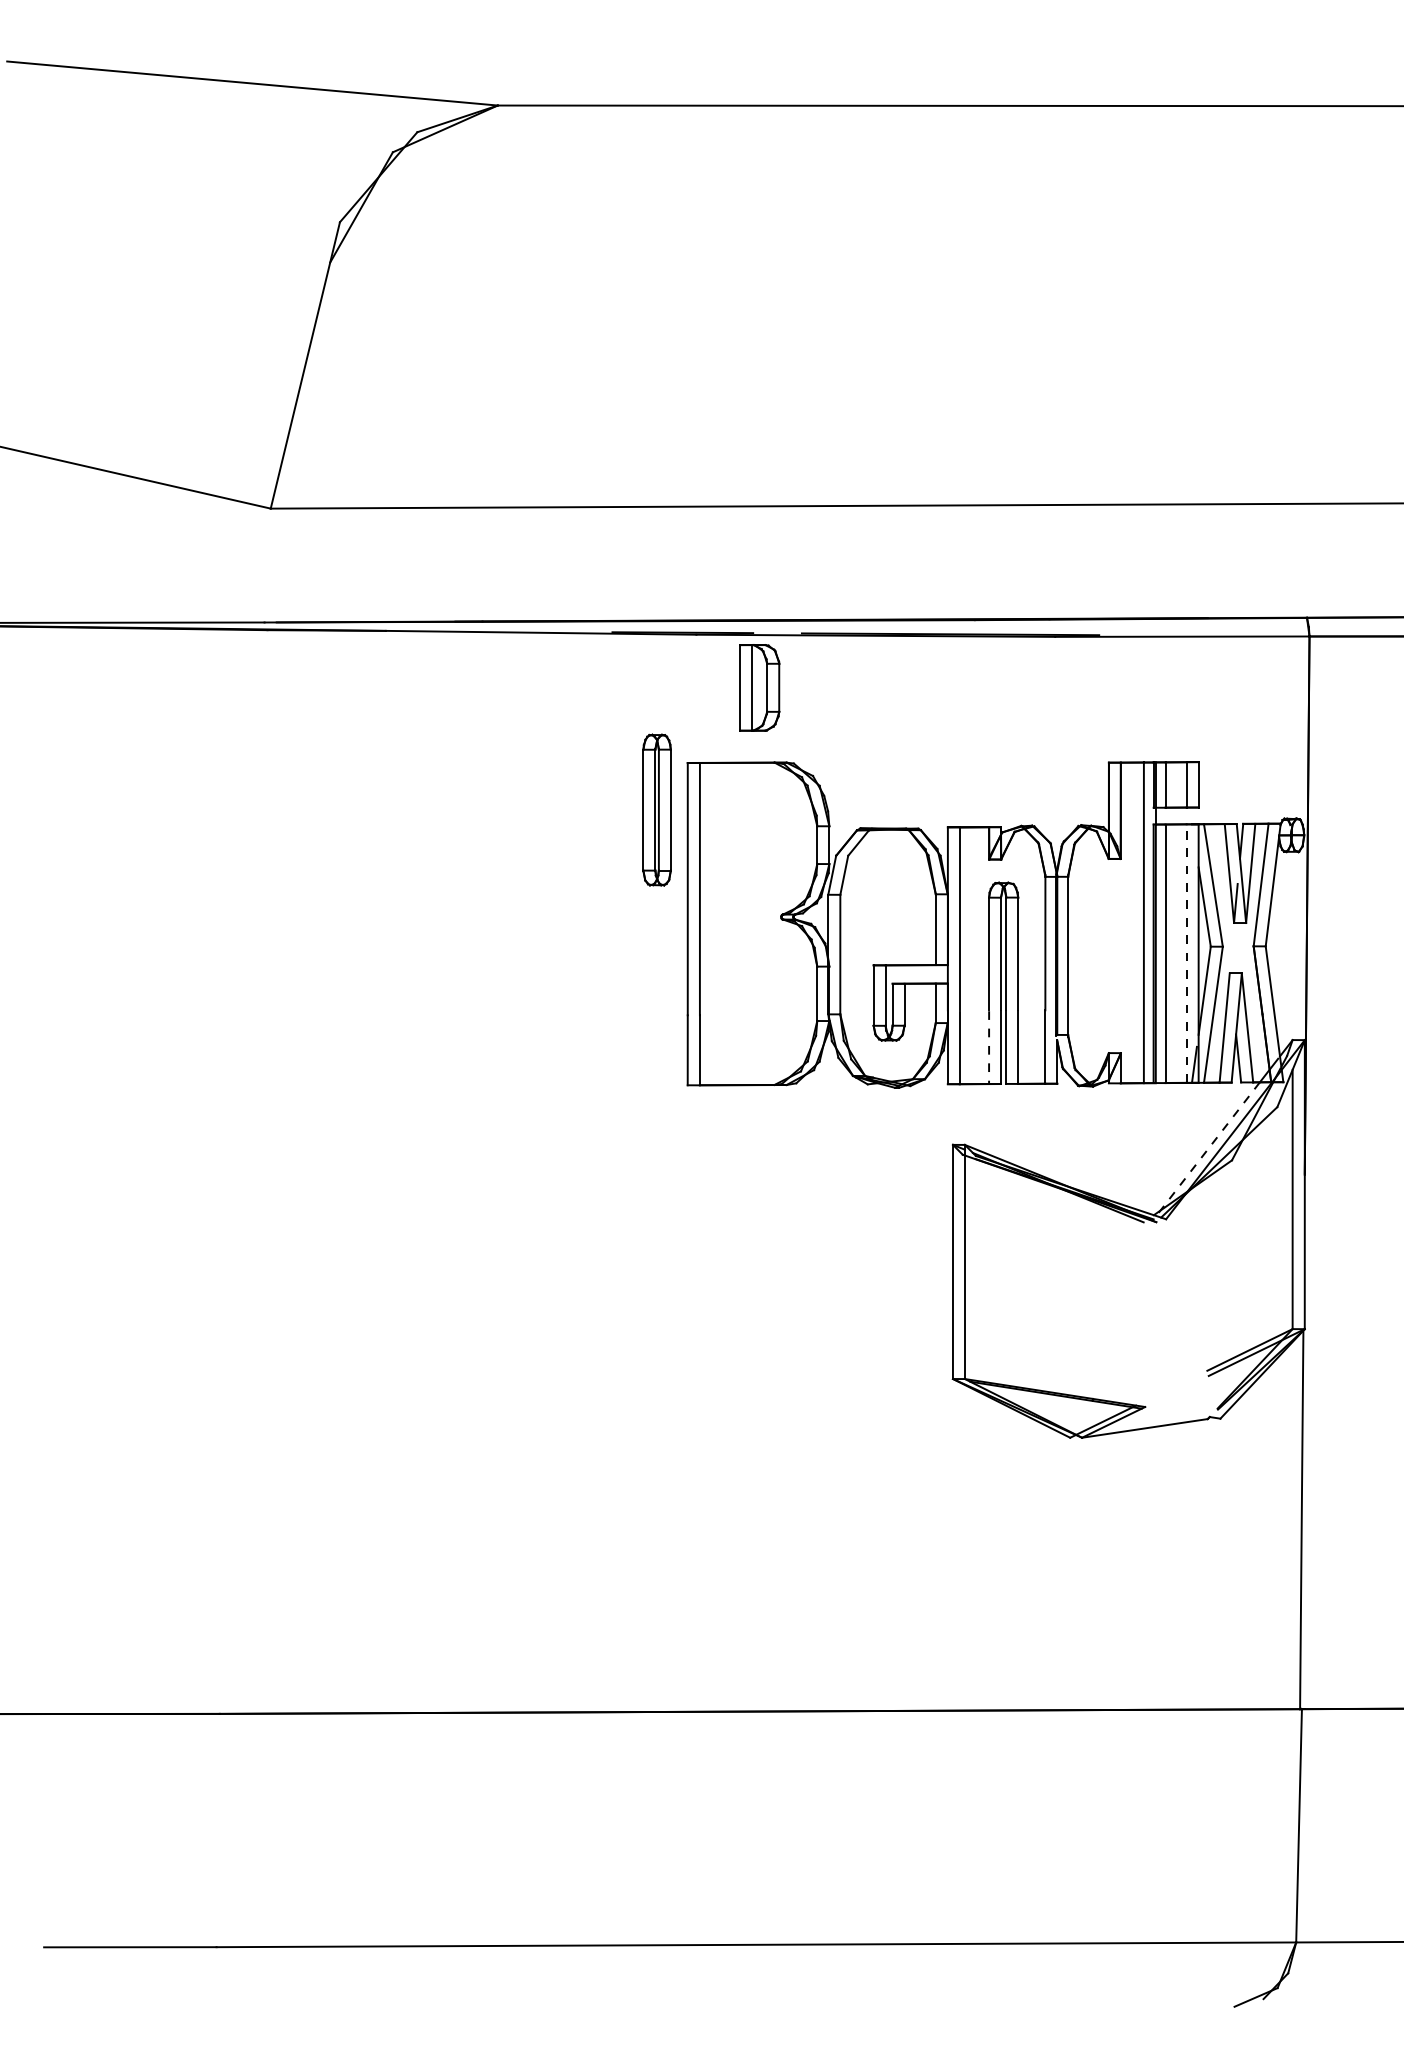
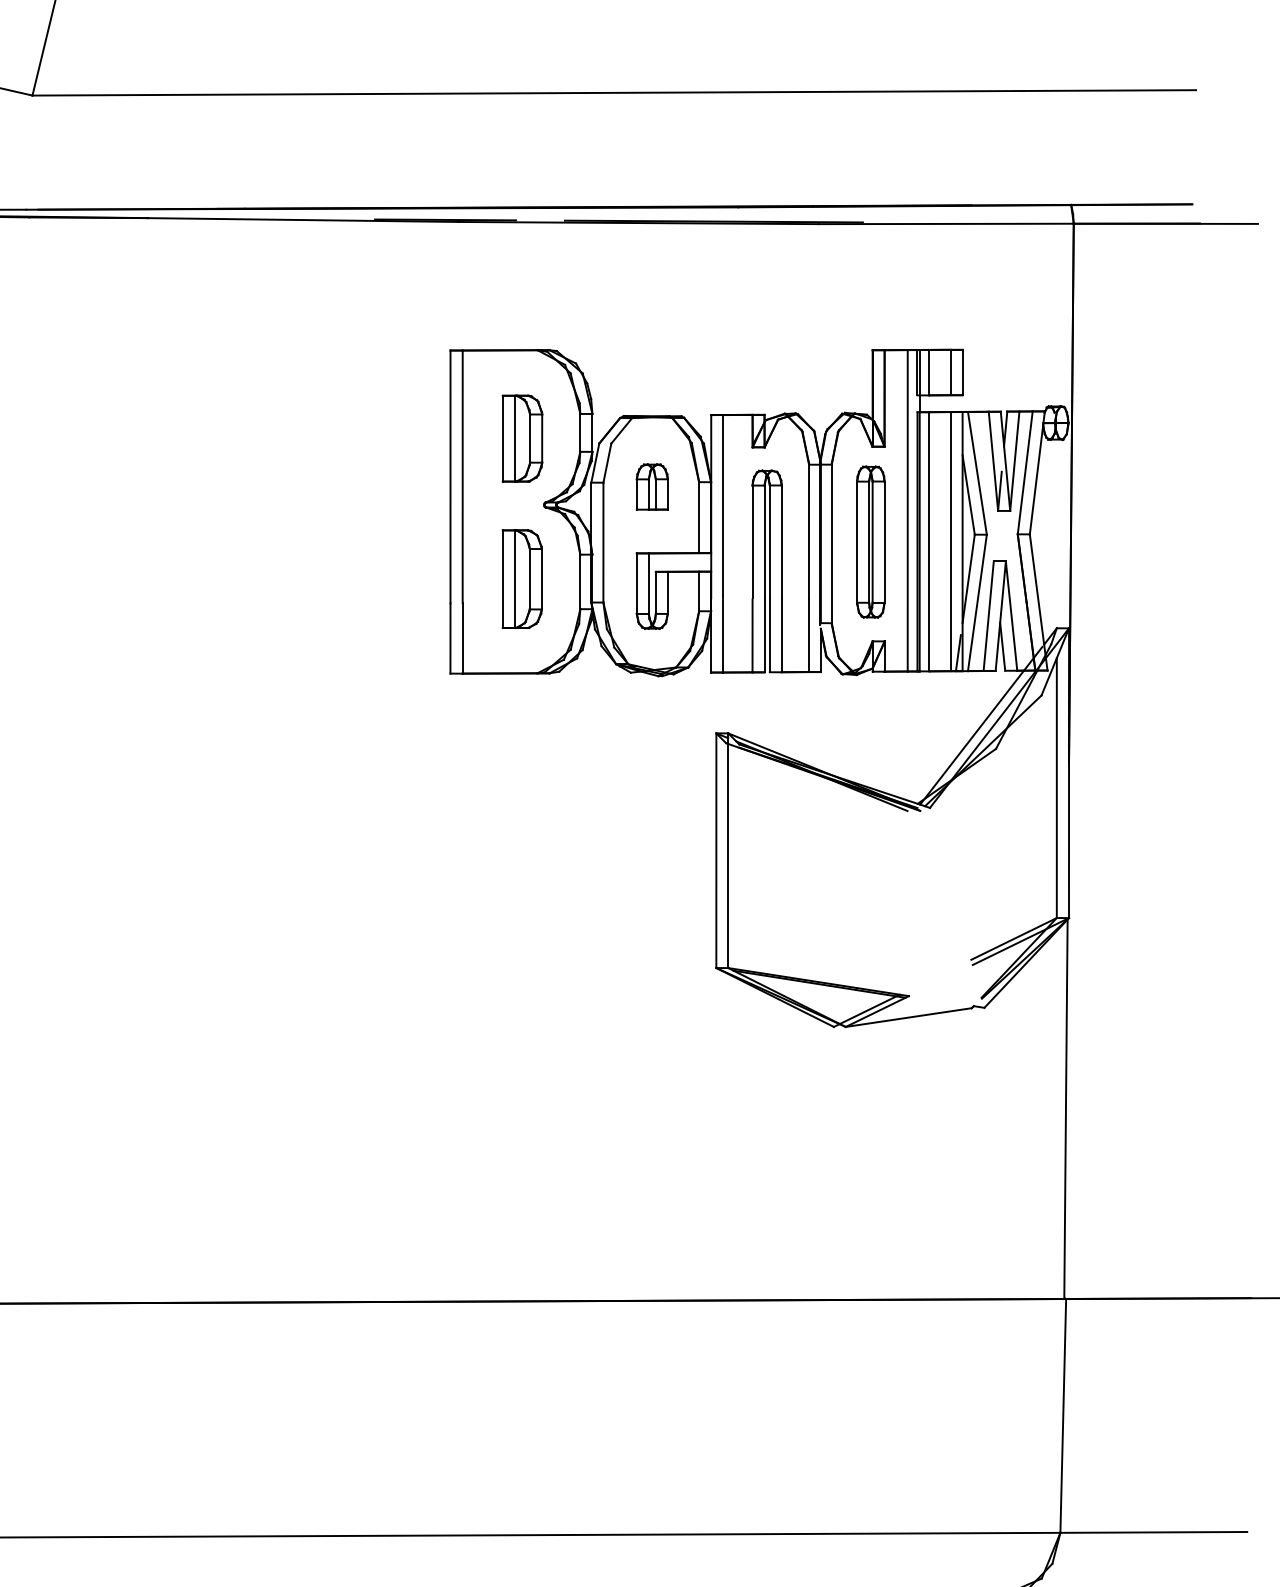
part: (759, 687) -> (522, 438), moved
part: (656, 809) -> (870, 541), moved
part: (888, 898) -> (651, 486), added
line: (1186, 953) -> (950, 541), dashed -> solid
part: (759, 990) -> (522, 578), added
line: (989, 1048) -> (752, 636), dashed -> solid
line: (1208, 1149) -> (972, 737), dashed -> solid

